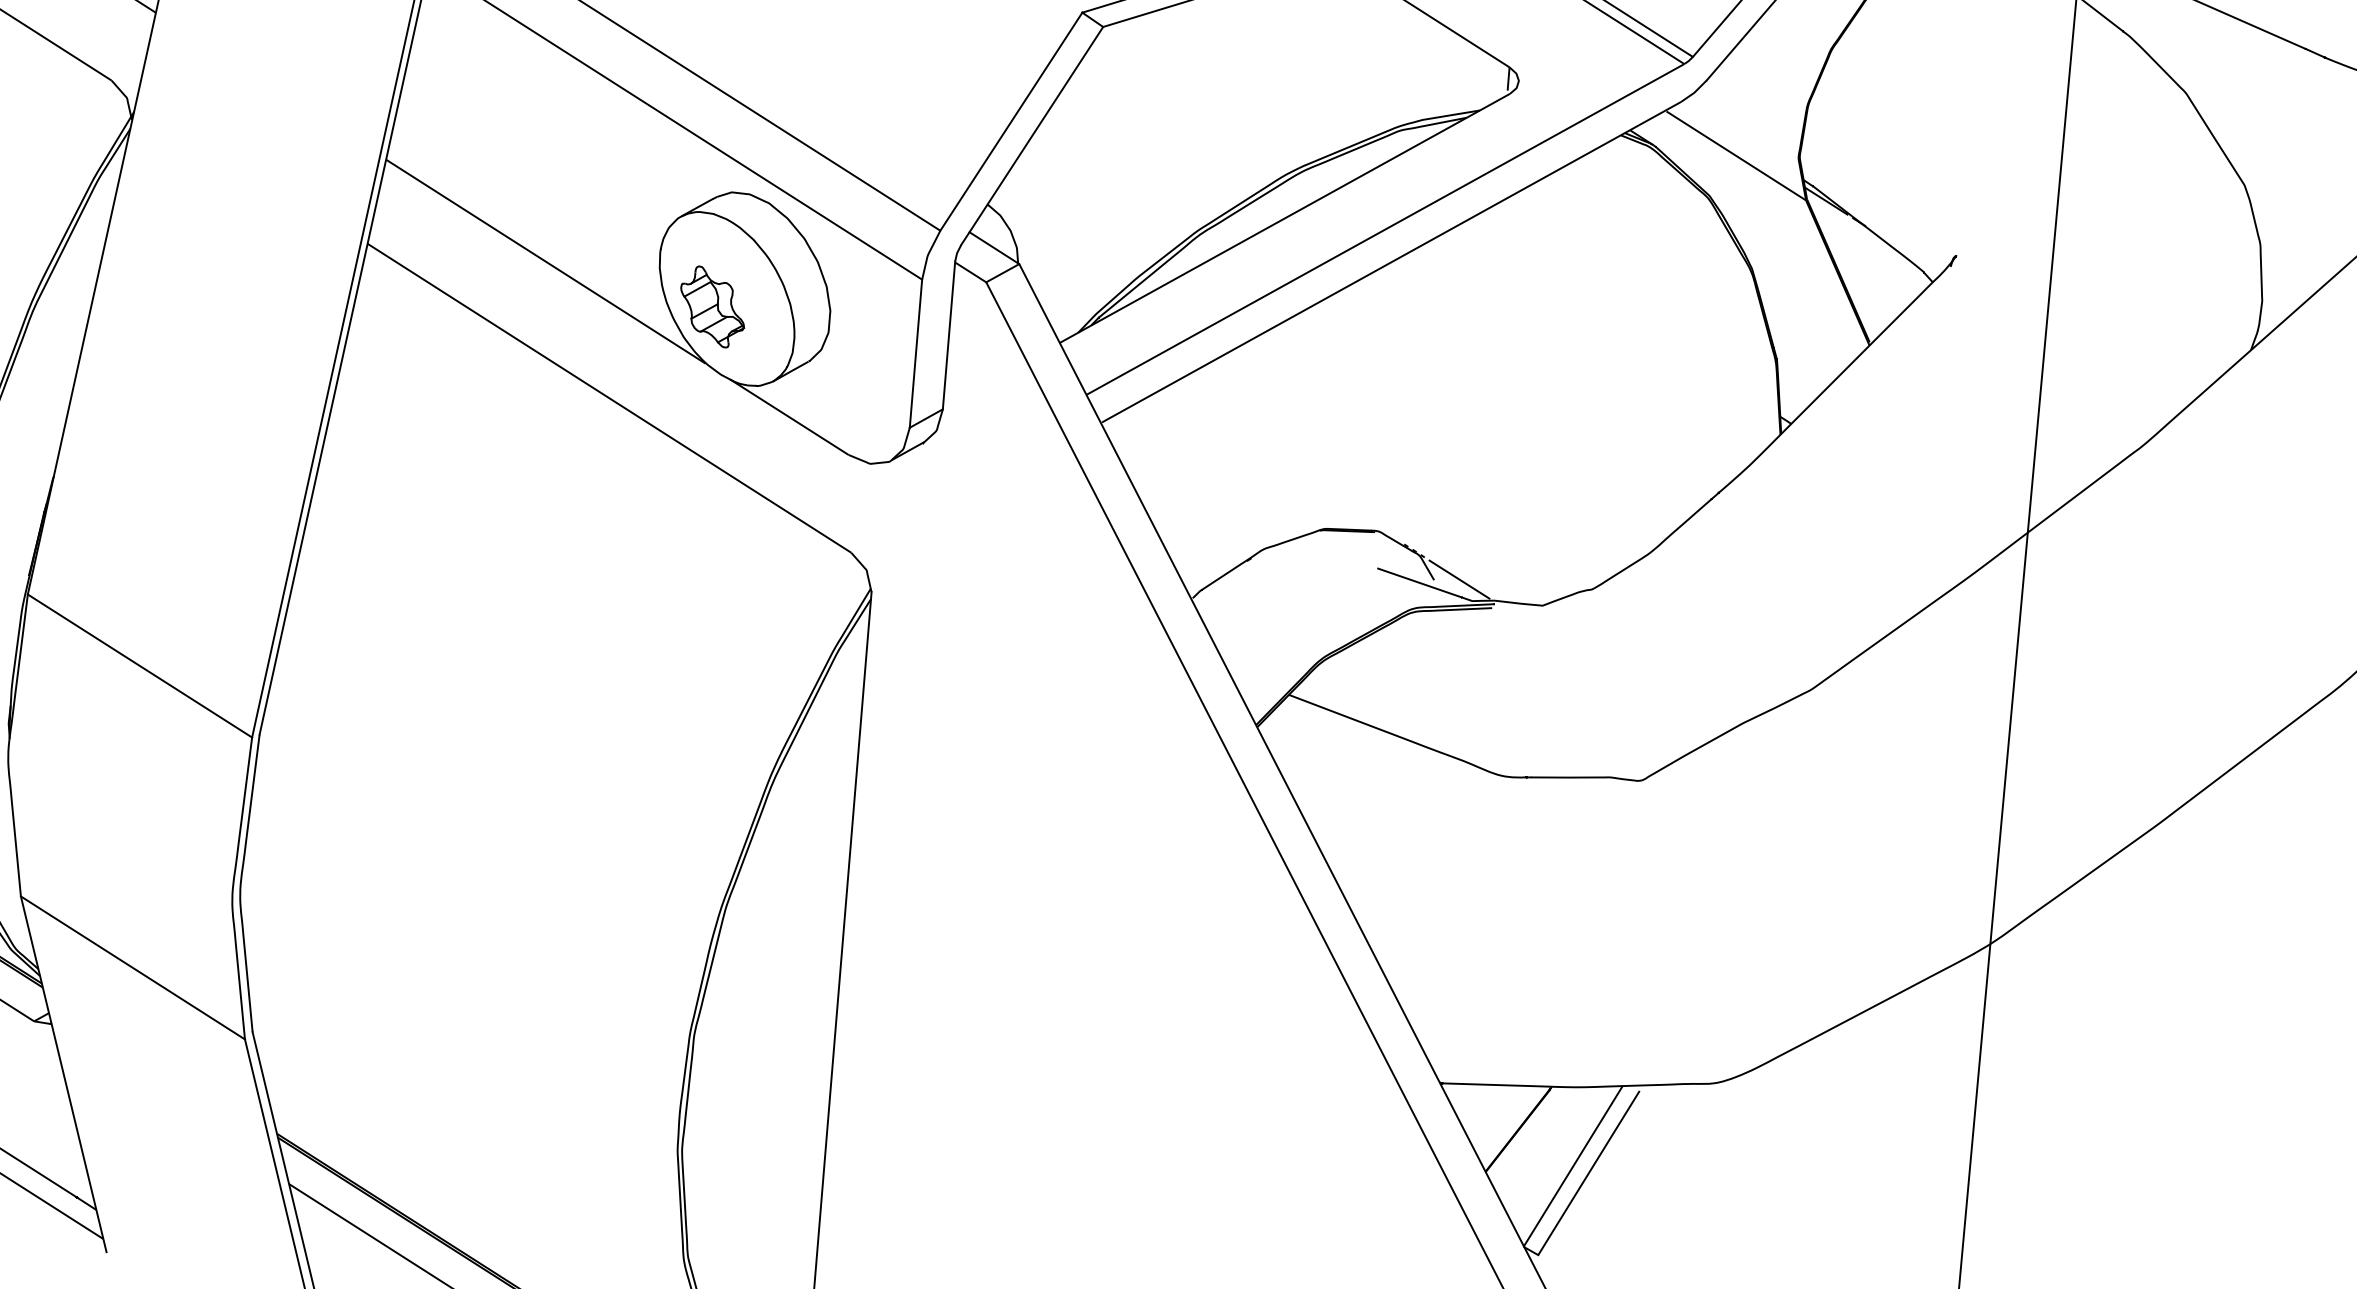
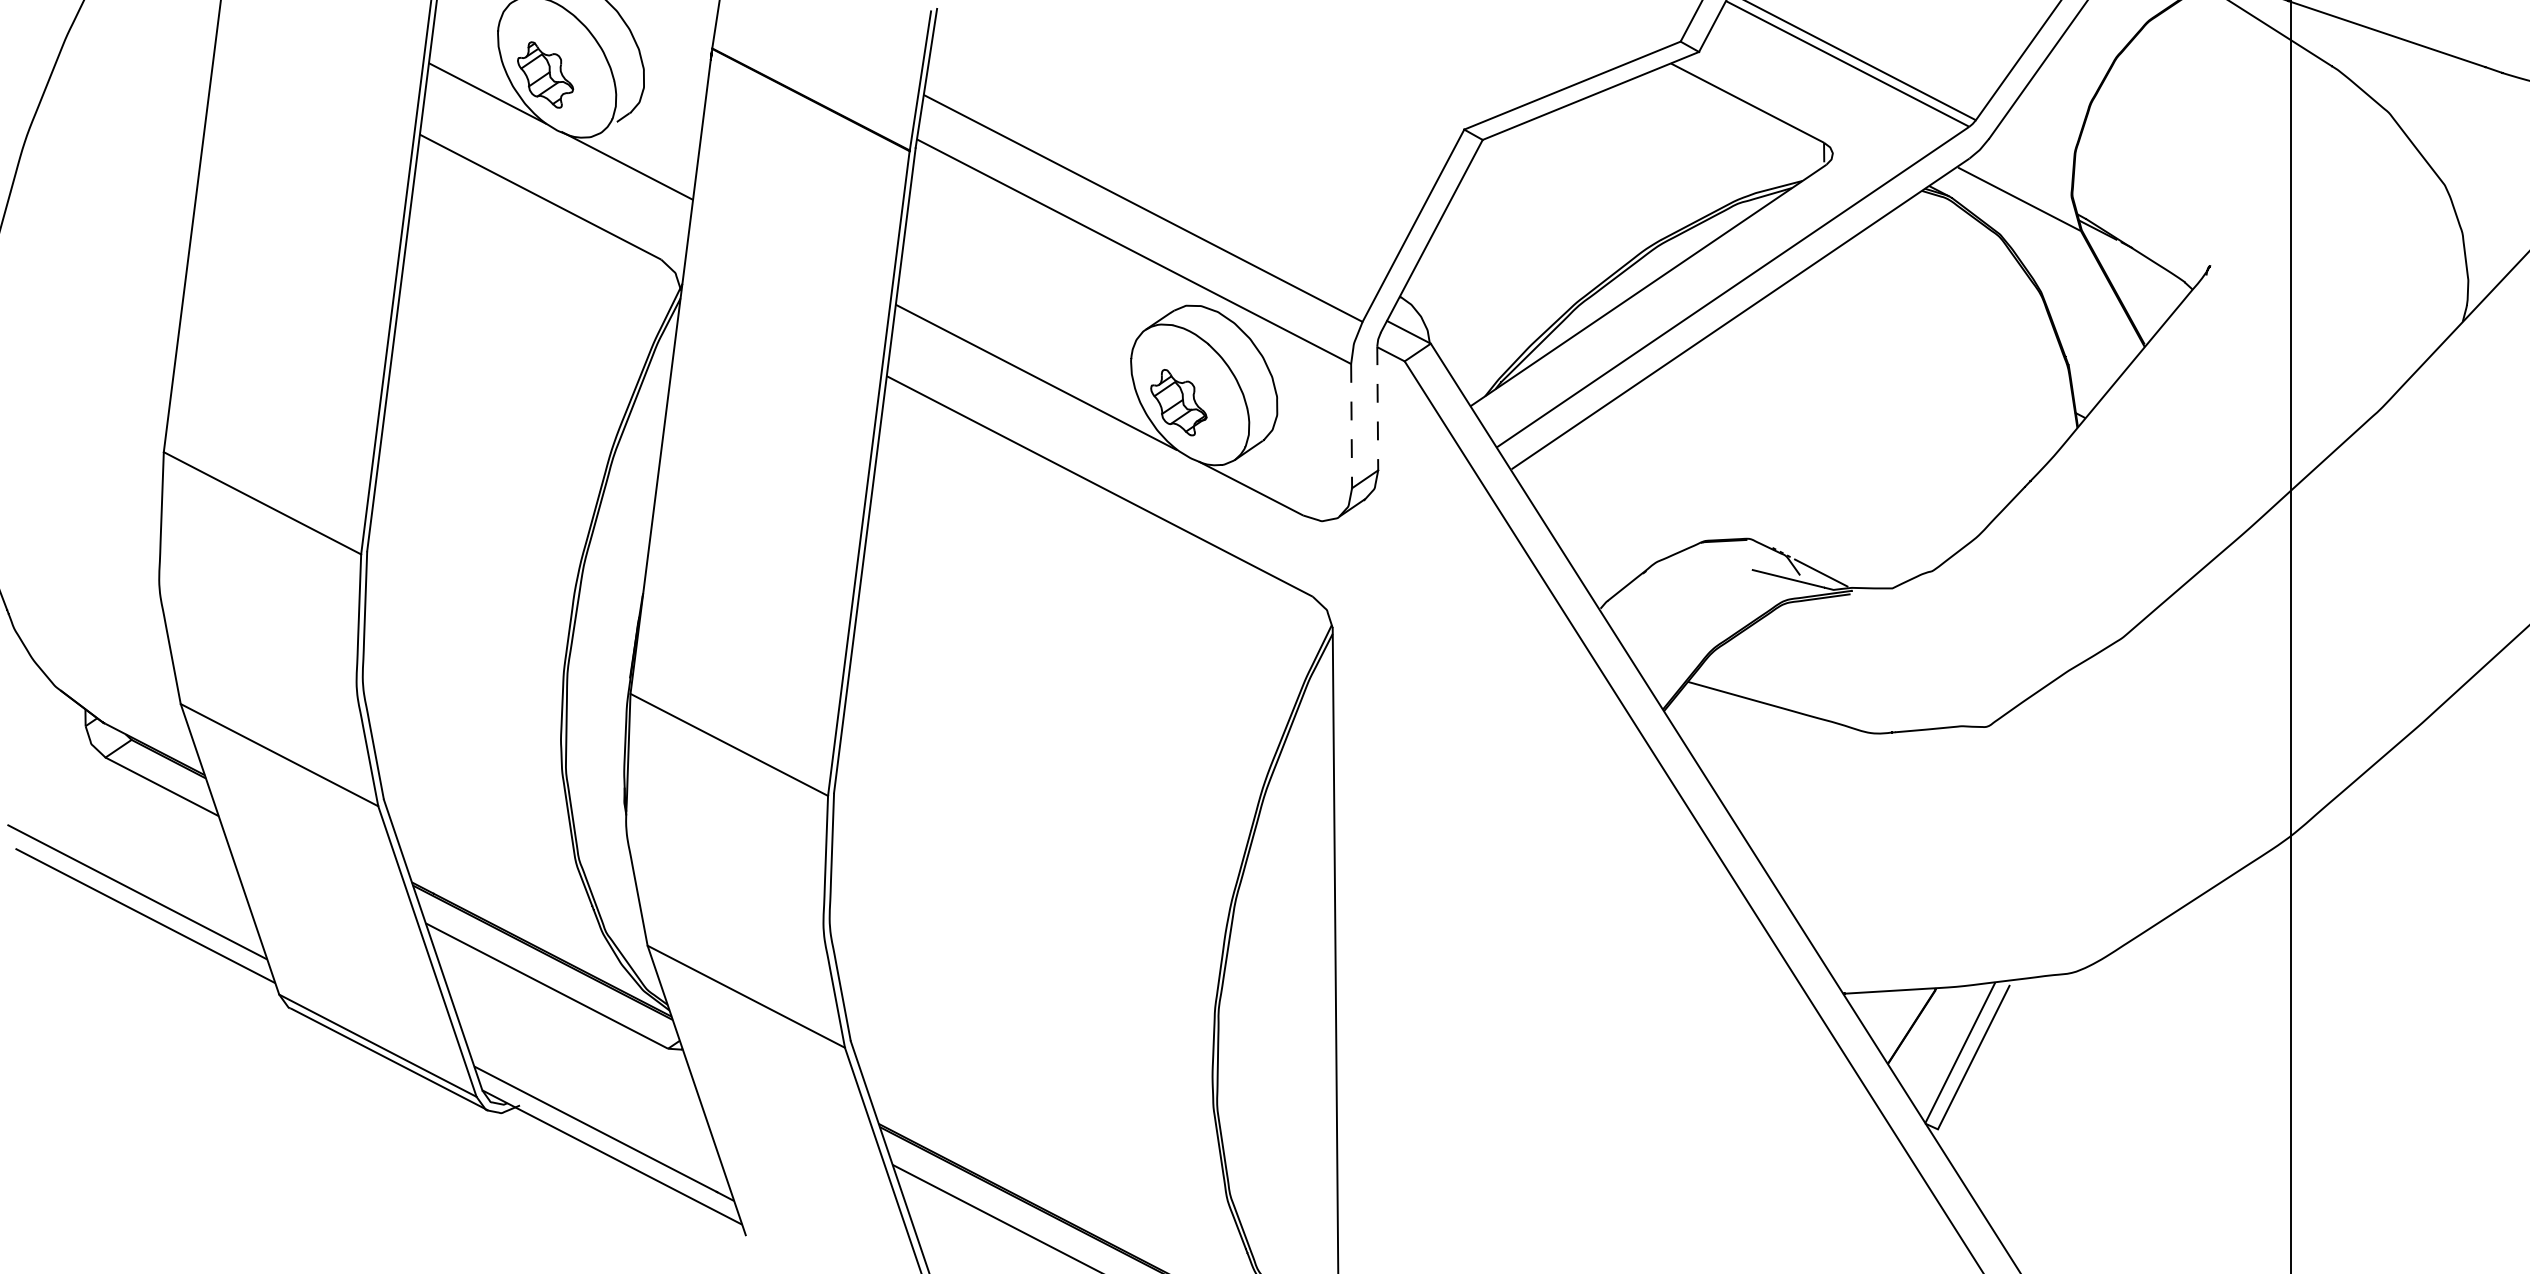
line: (948, 335) -> (1377, 408), solid -> dashed
line: (915, 354) -> (1351, 426), solid -> dashed

